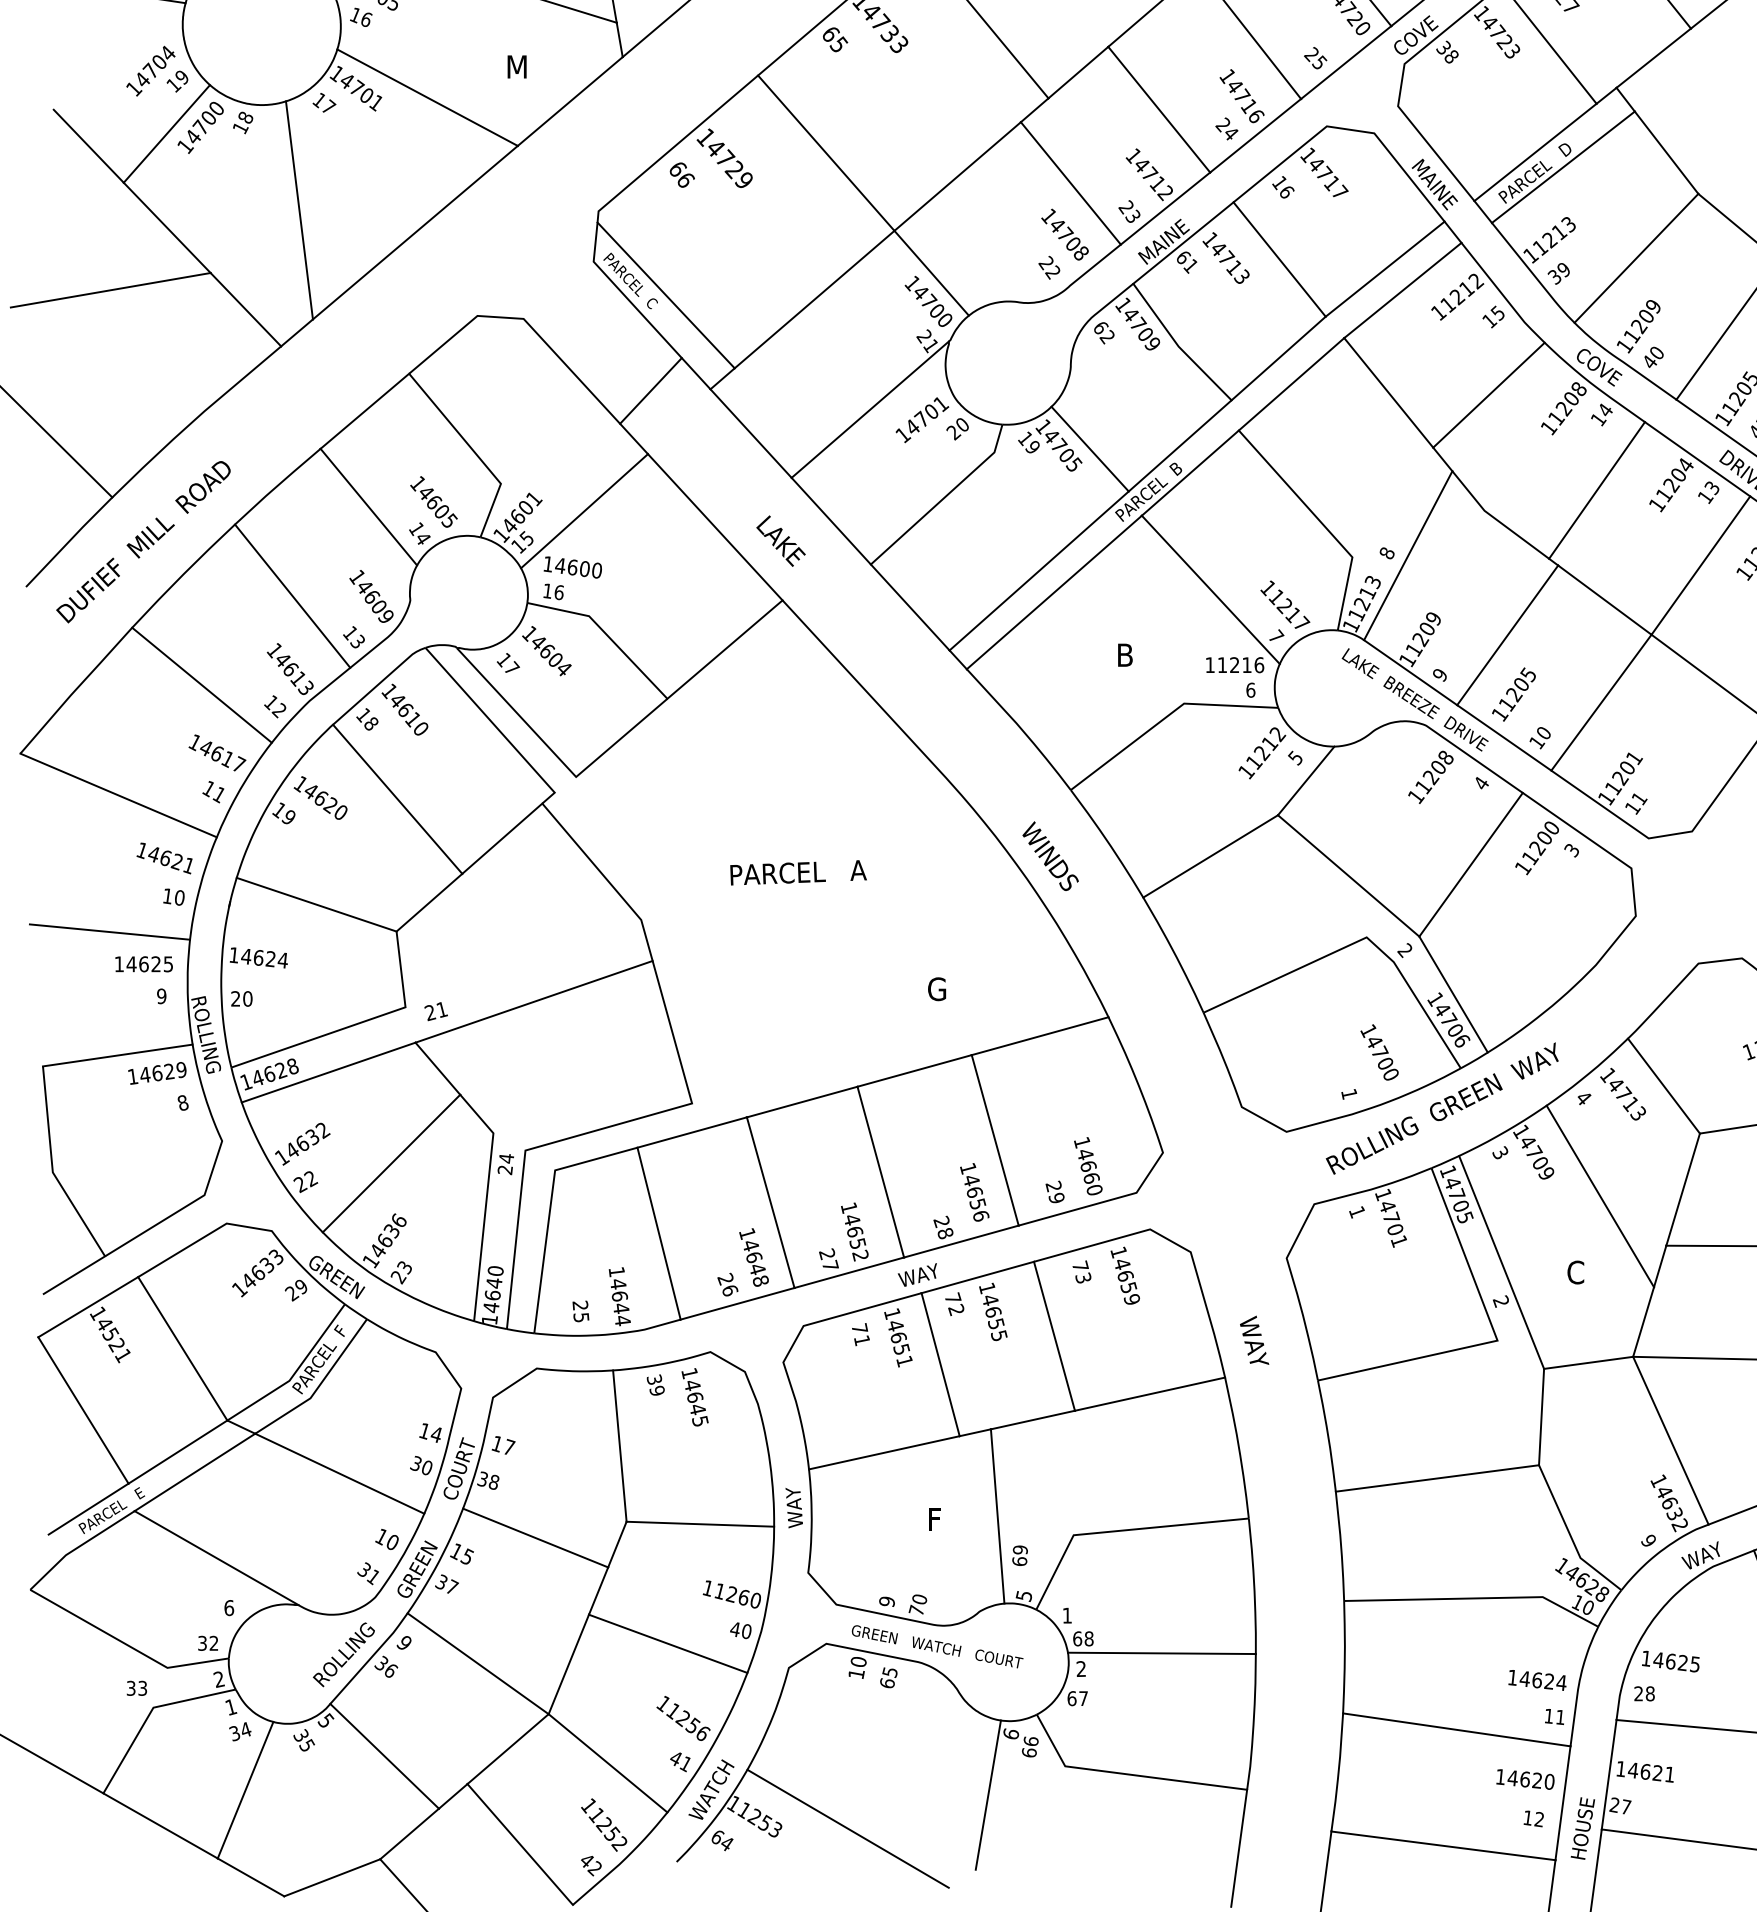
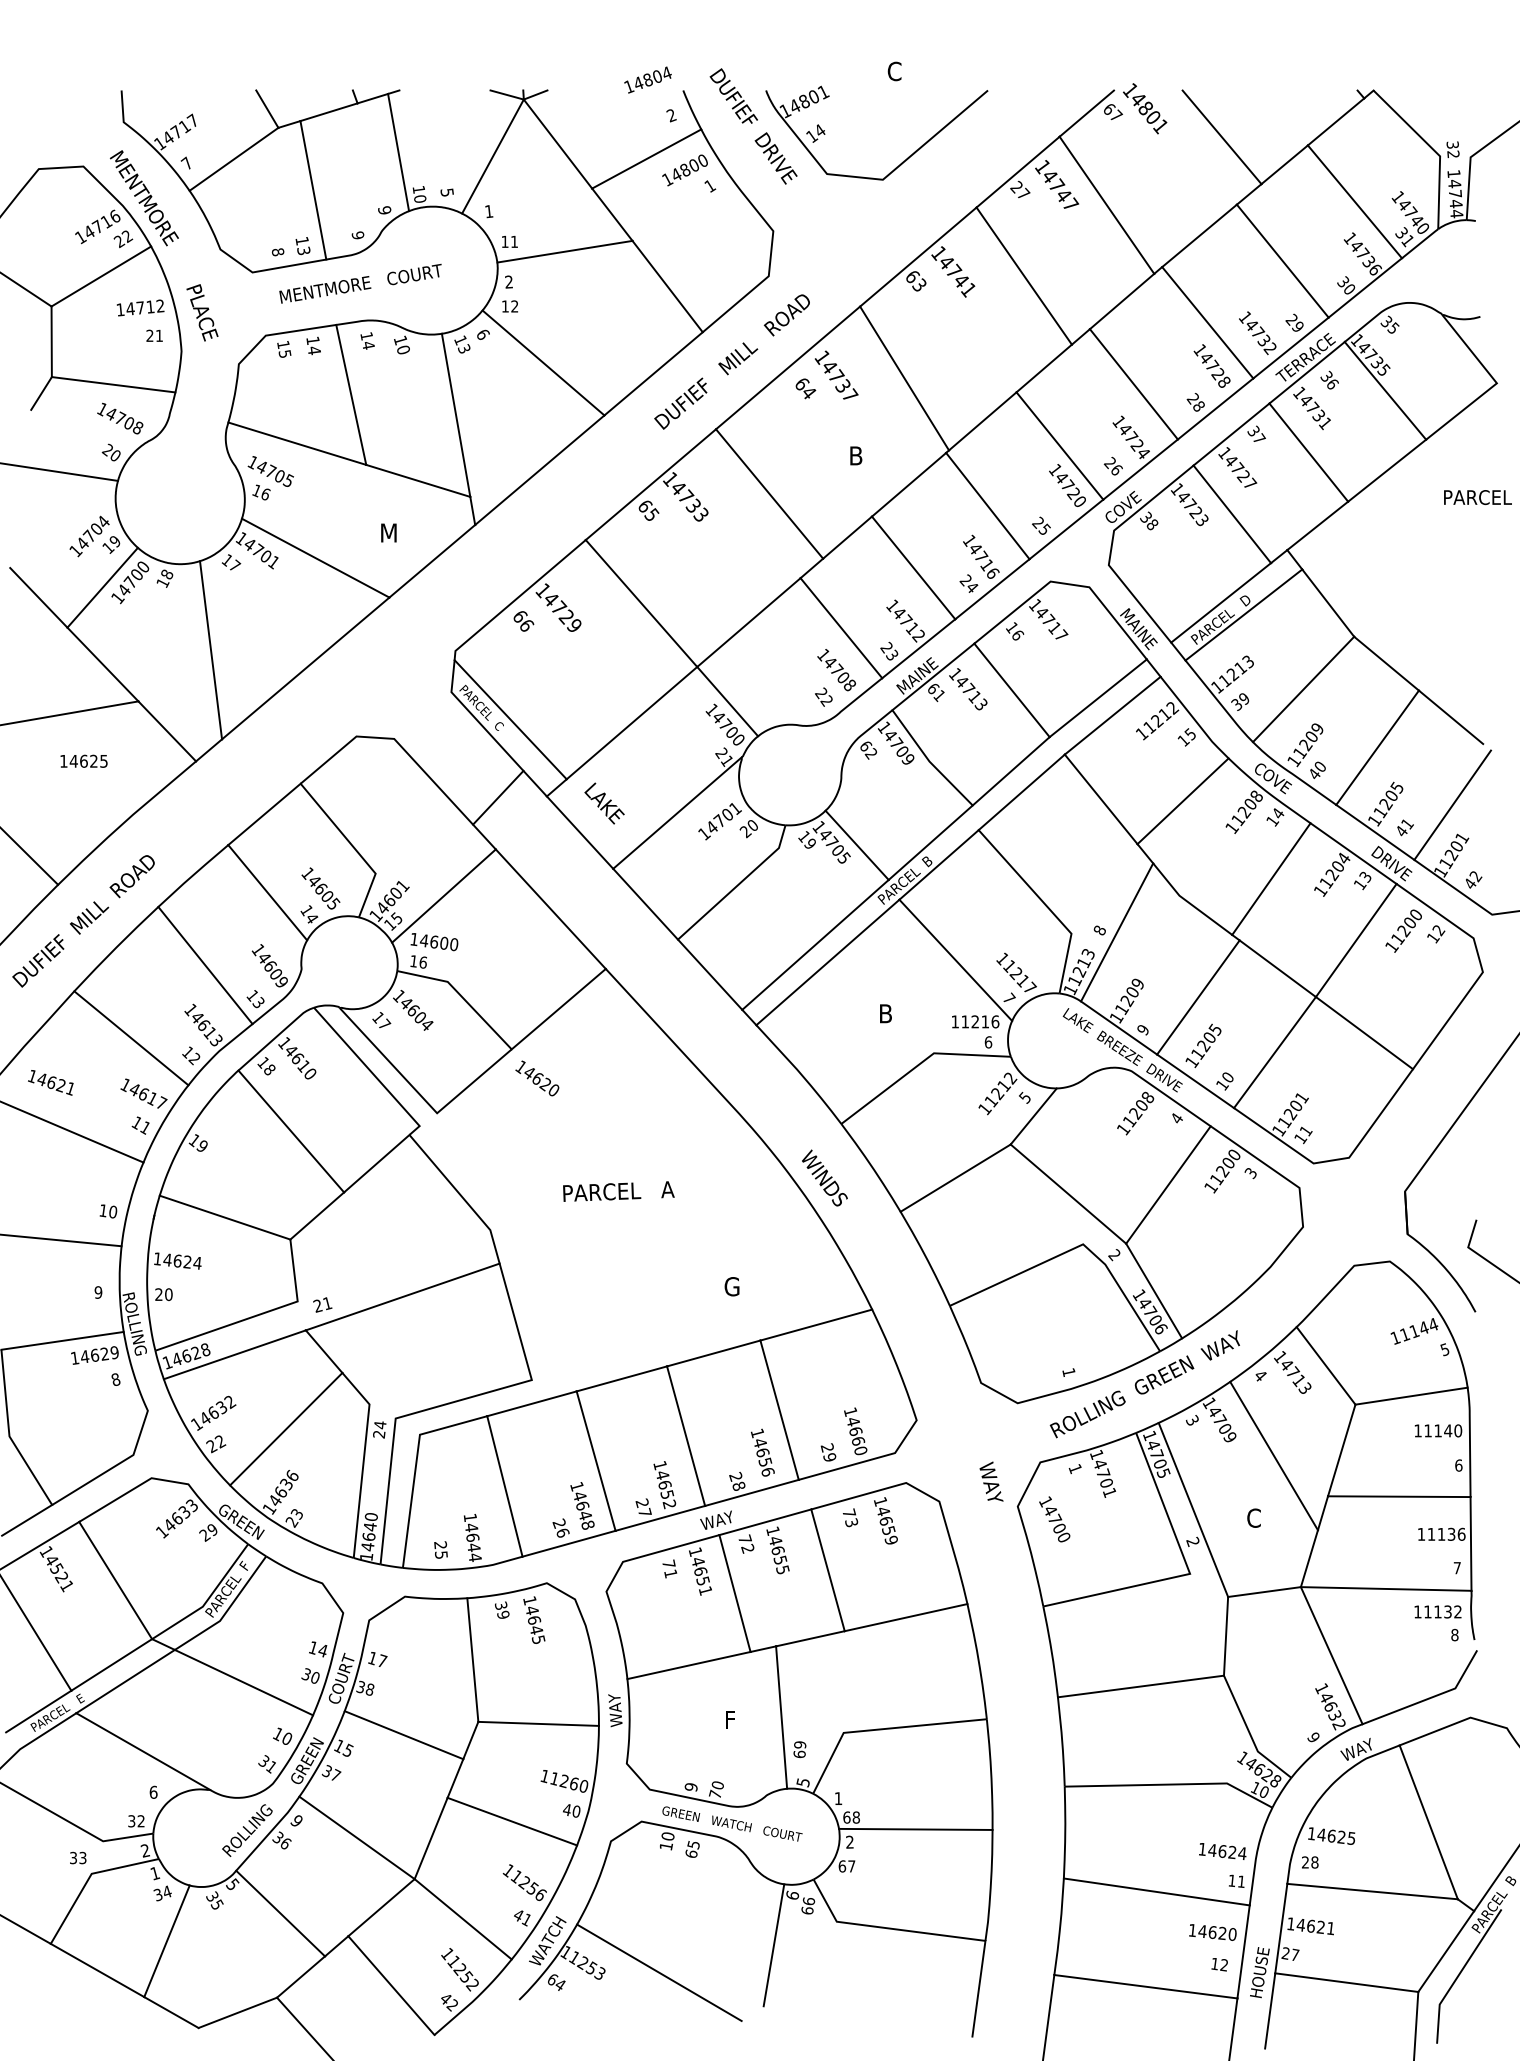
text: (780, 541) -> (604, 803), moved
text: (320, 798) -> (537, 1078), moved
text: (164, 858) -> (50, 1082), moved
text: (143, 963) -> (83, 760), moved
text: (1379, 1052) -> (1054, 1519), moved
text: (1254, 1340) -> (991, 1481), moved

